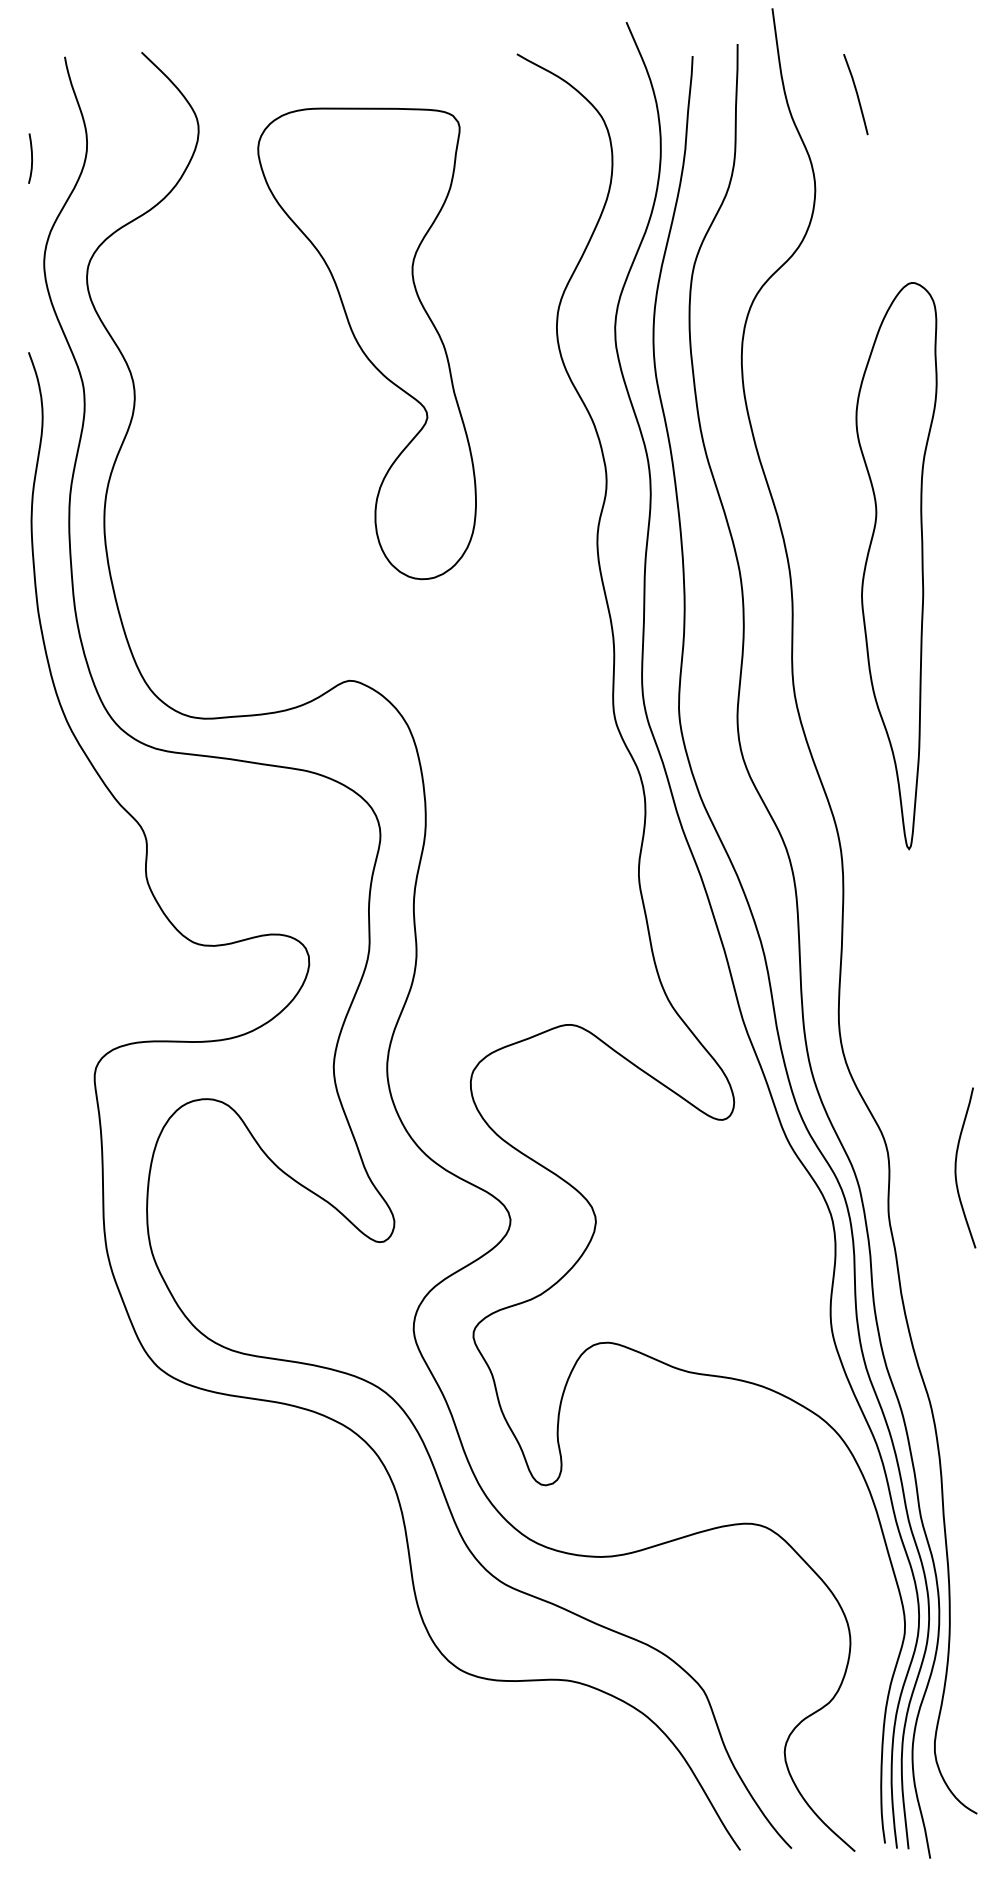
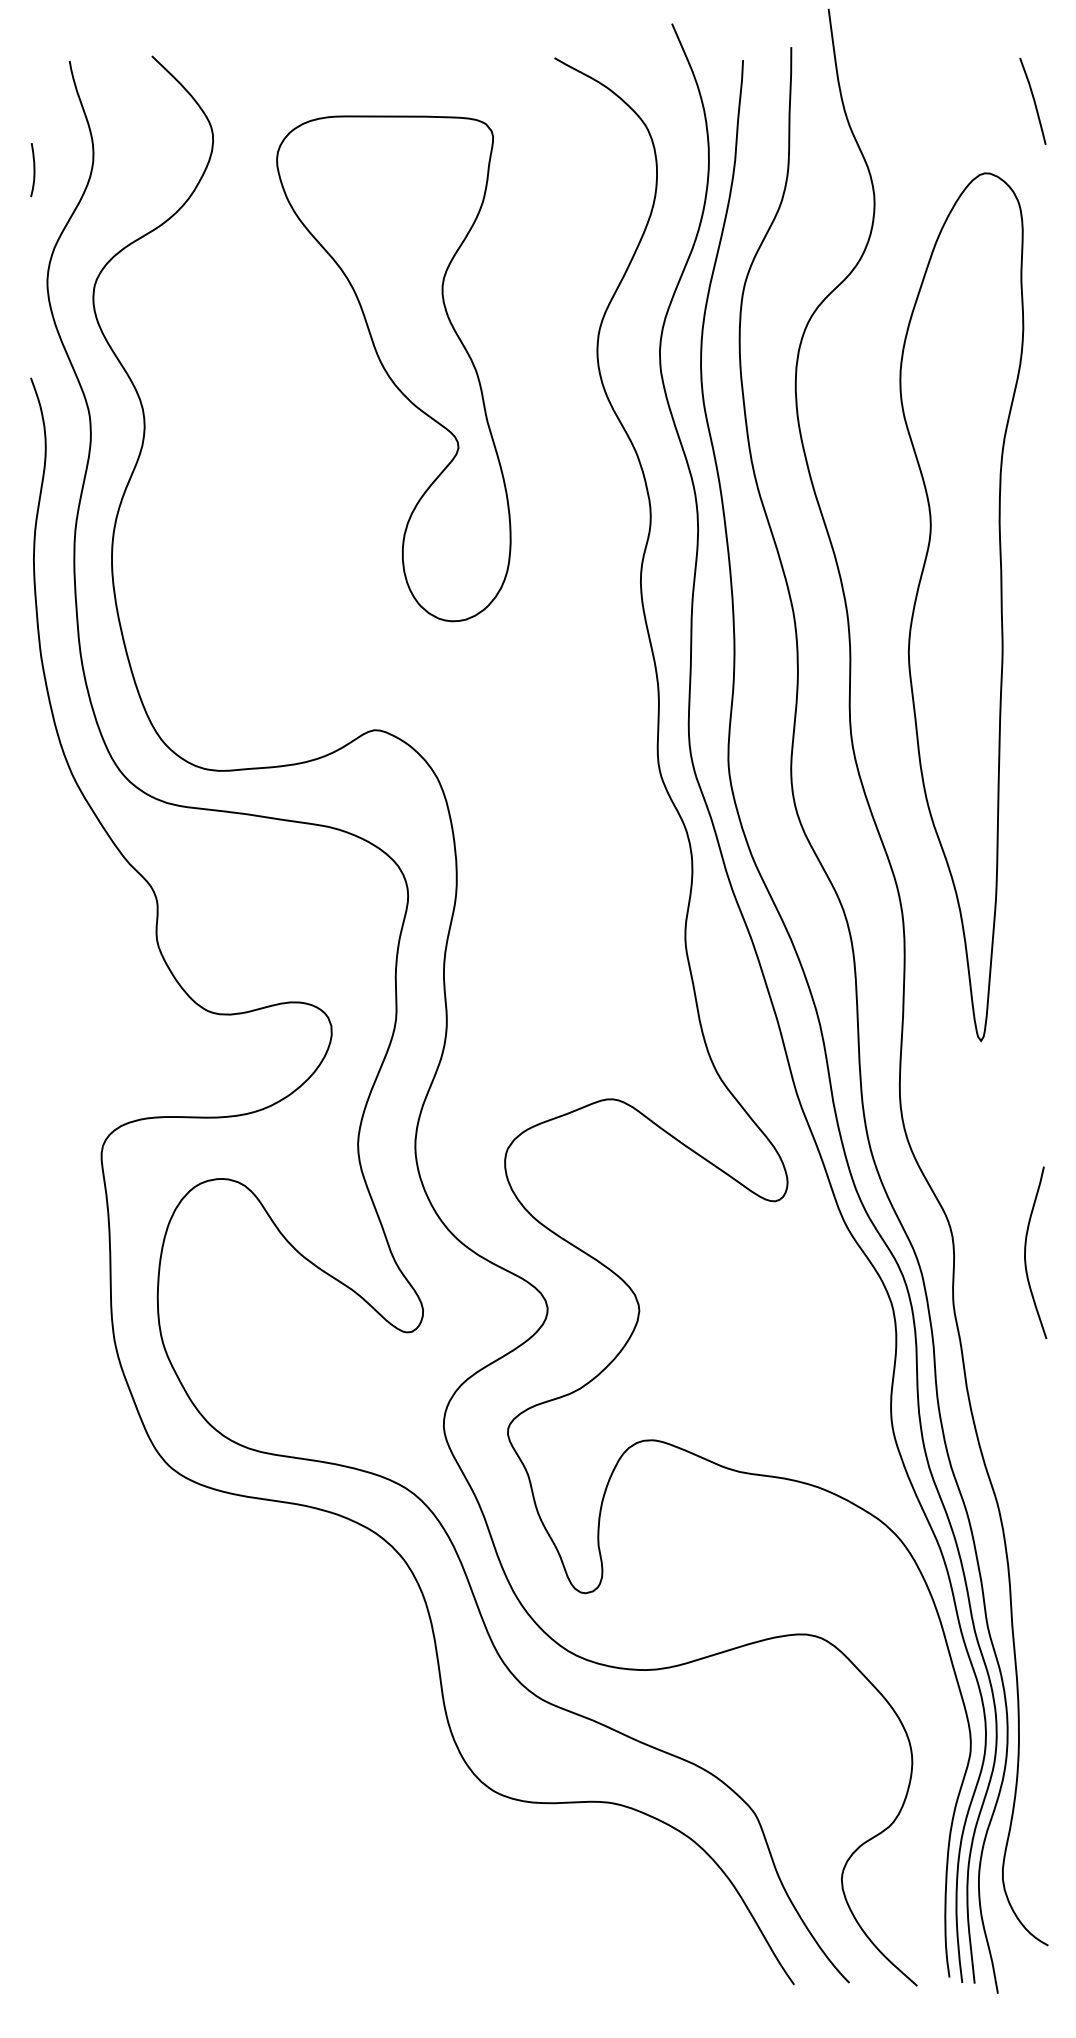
line: (856, 94) -> (1033, 101), moved
part: (896, 565) -> (961, 606), size x1.43

